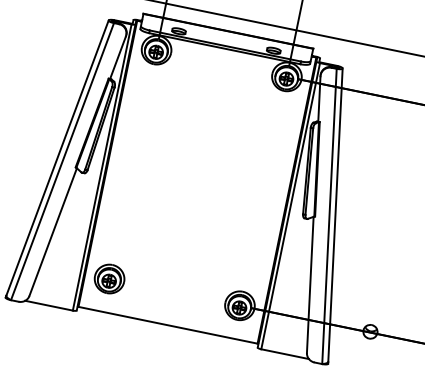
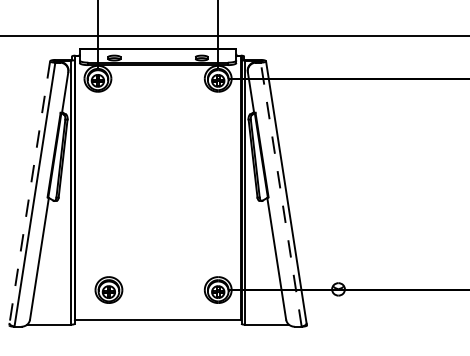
line: (56, 159) -> (29, 193), solid -> dashed
line: (329, 216) -> (281, 194), solid -> dashed
part: (109, 278) -> (108, 289), moved

